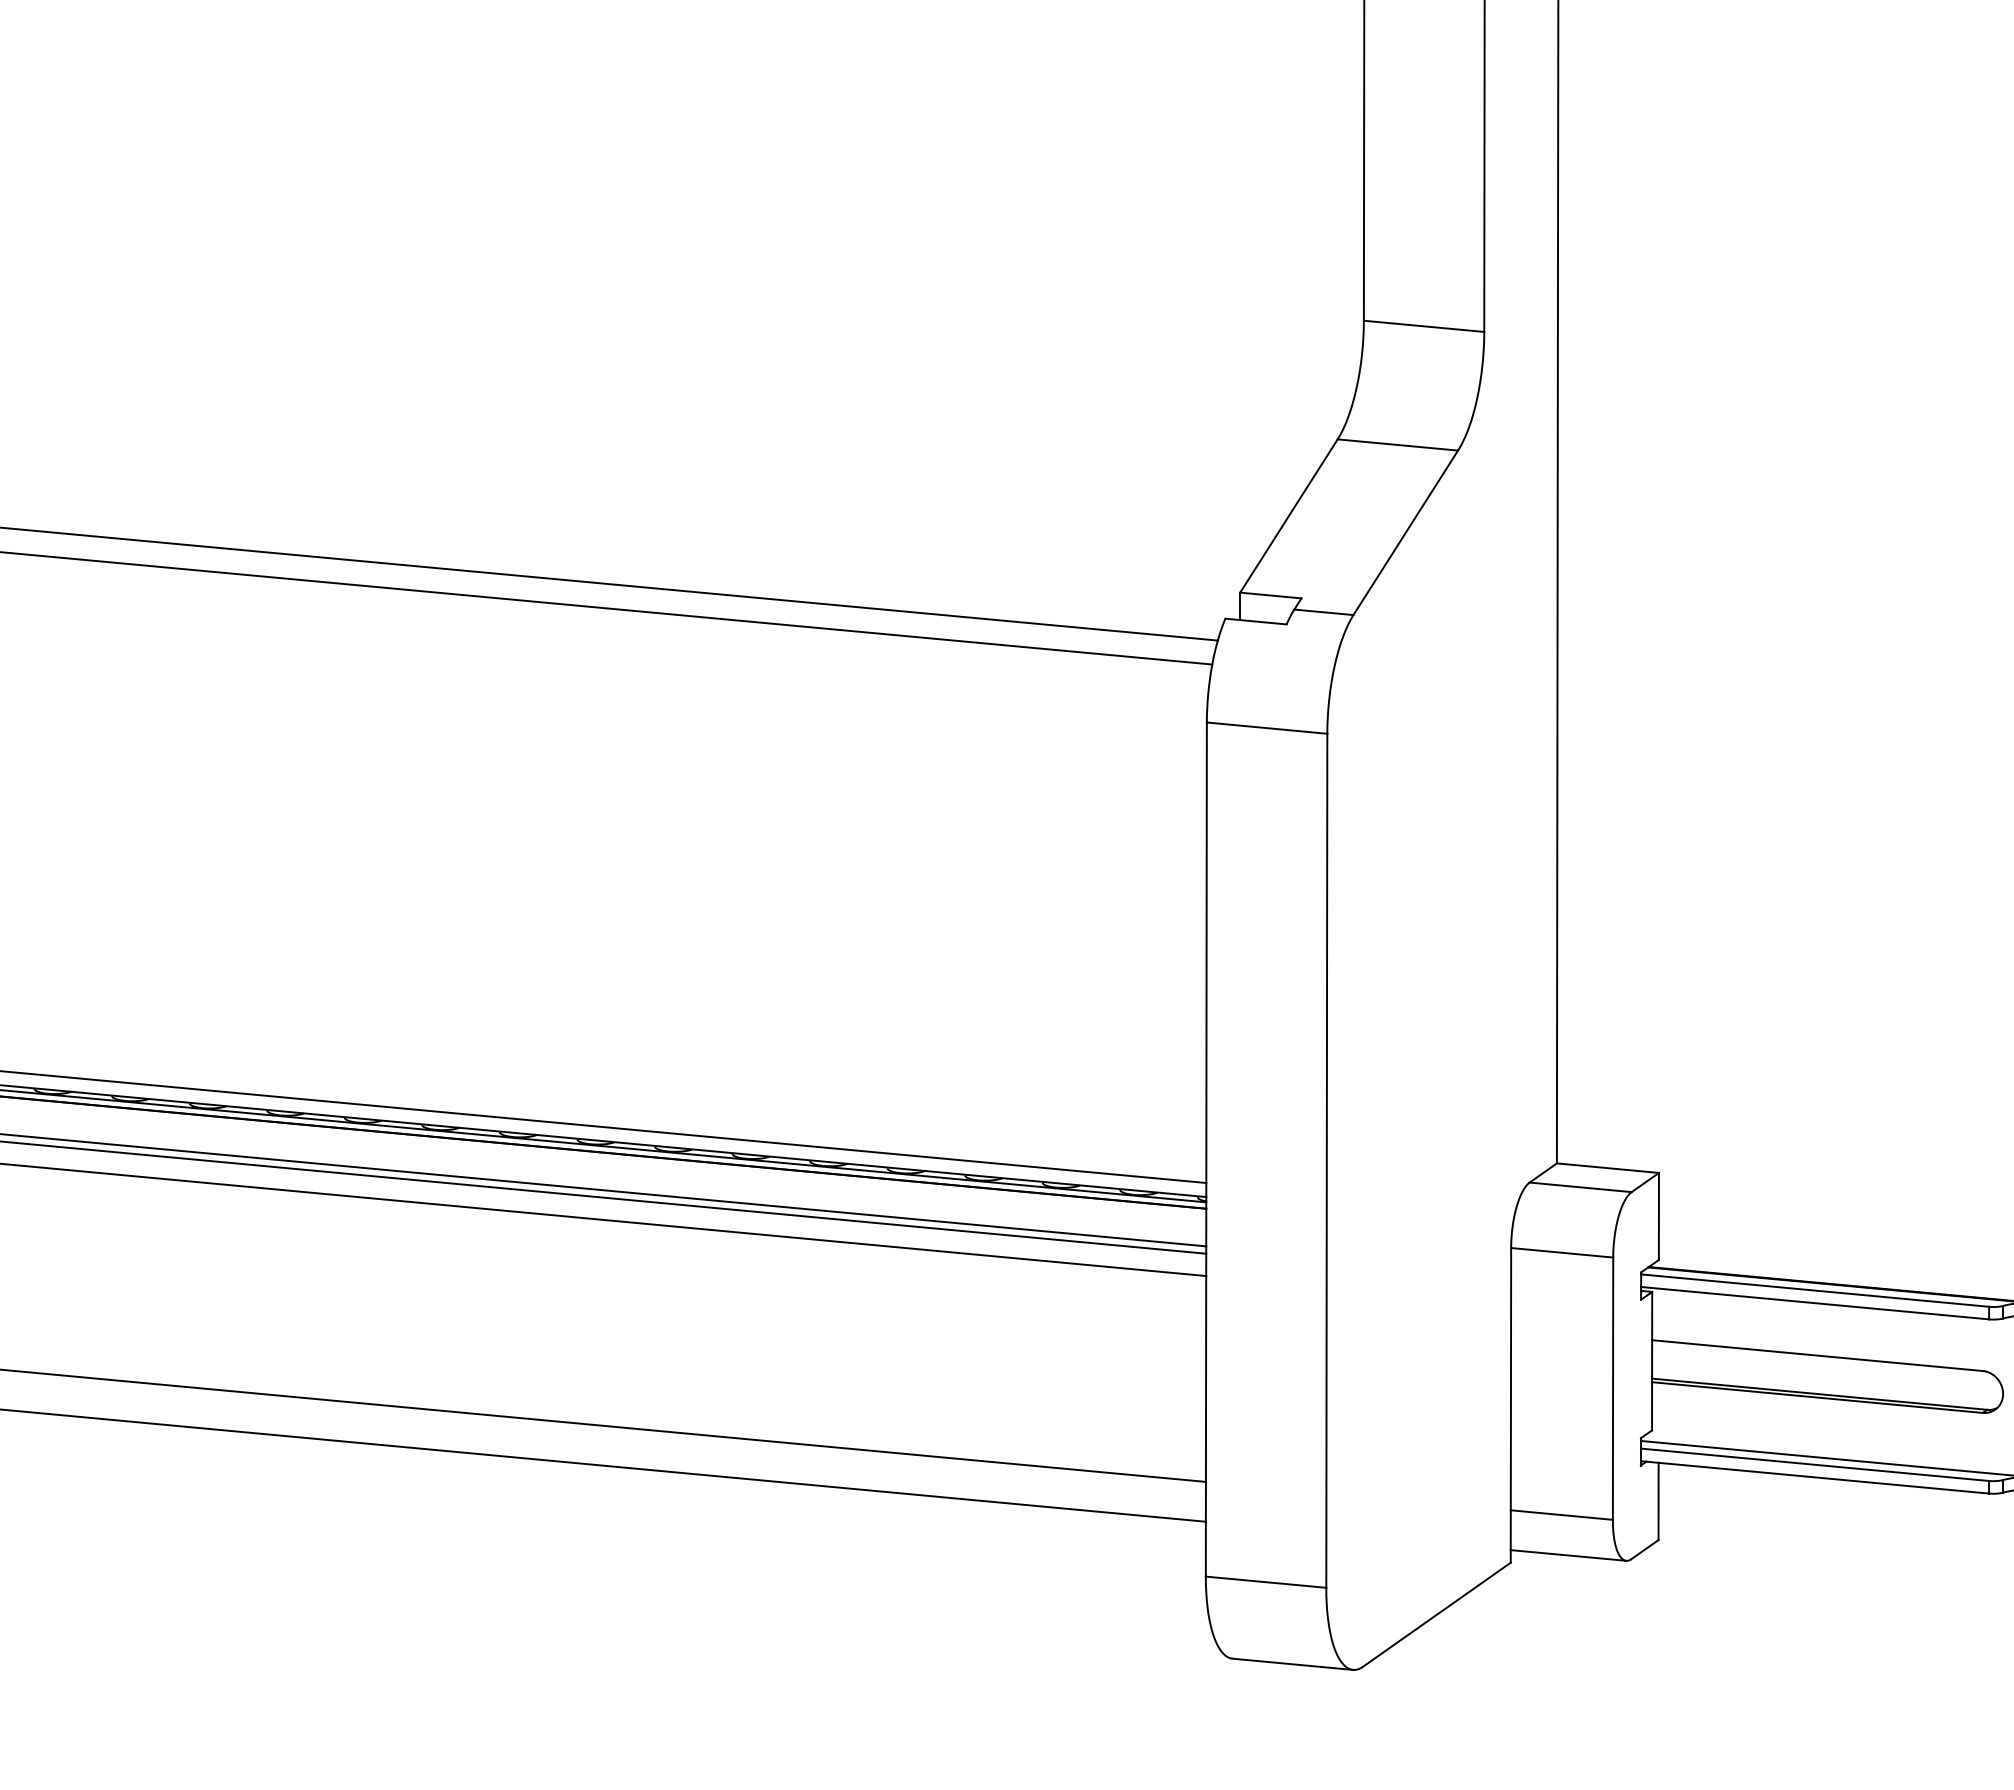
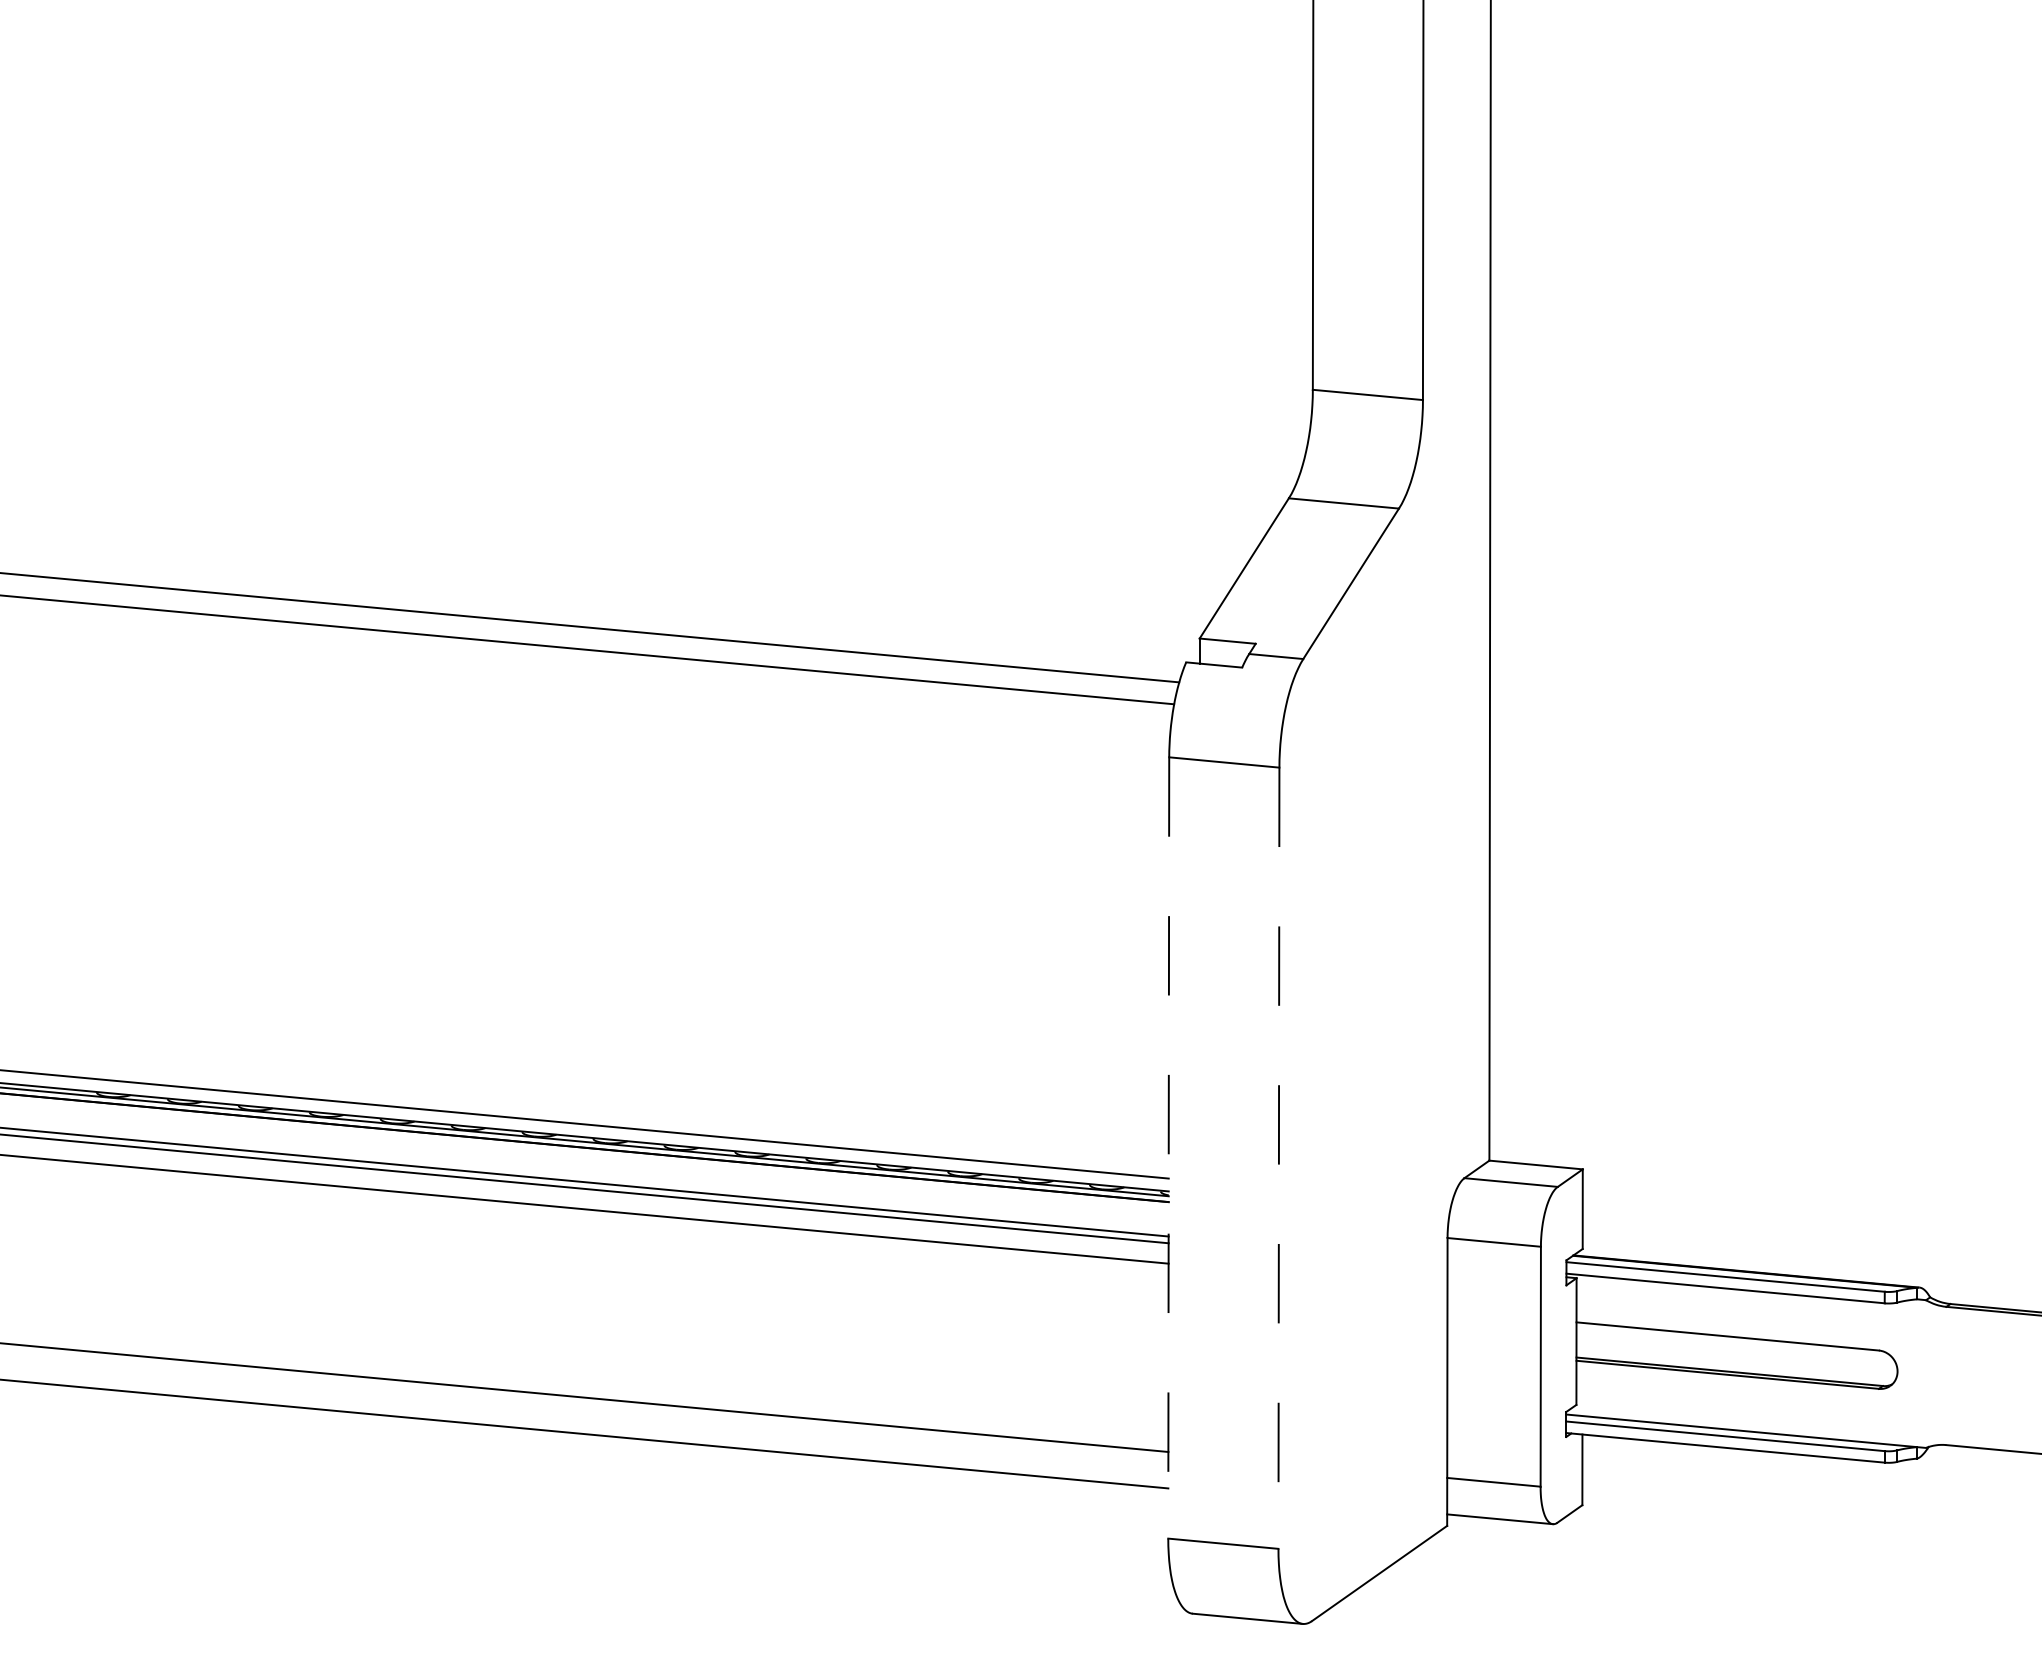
line: (1206, 1149) -> (1168, 1147), solid -> dashed
line: (1326, 1161) -> (1278, 1158), solid -> dashed

